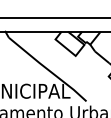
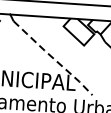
line: (47, 69) -> (52, 58), solid -> dashed

